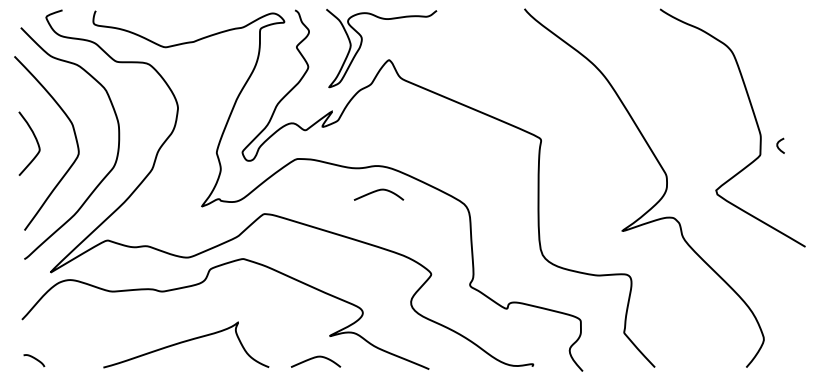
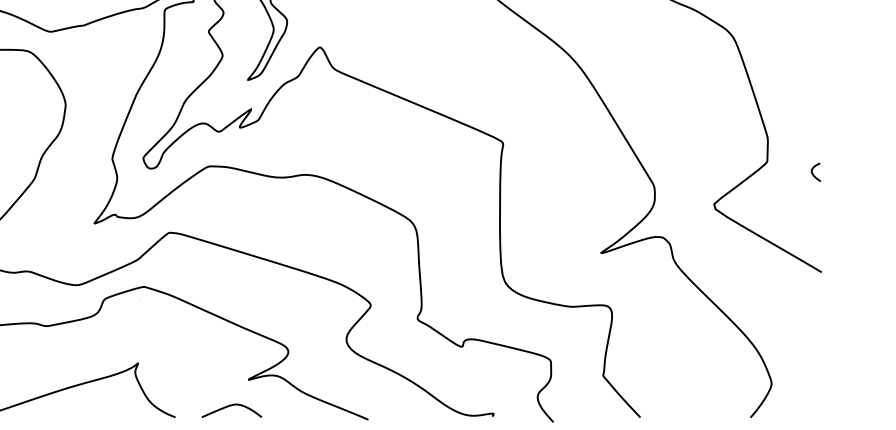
curve: (778, 145) -> (813, 171), moved
curve: (378, 191) -> (307, 205), removed

